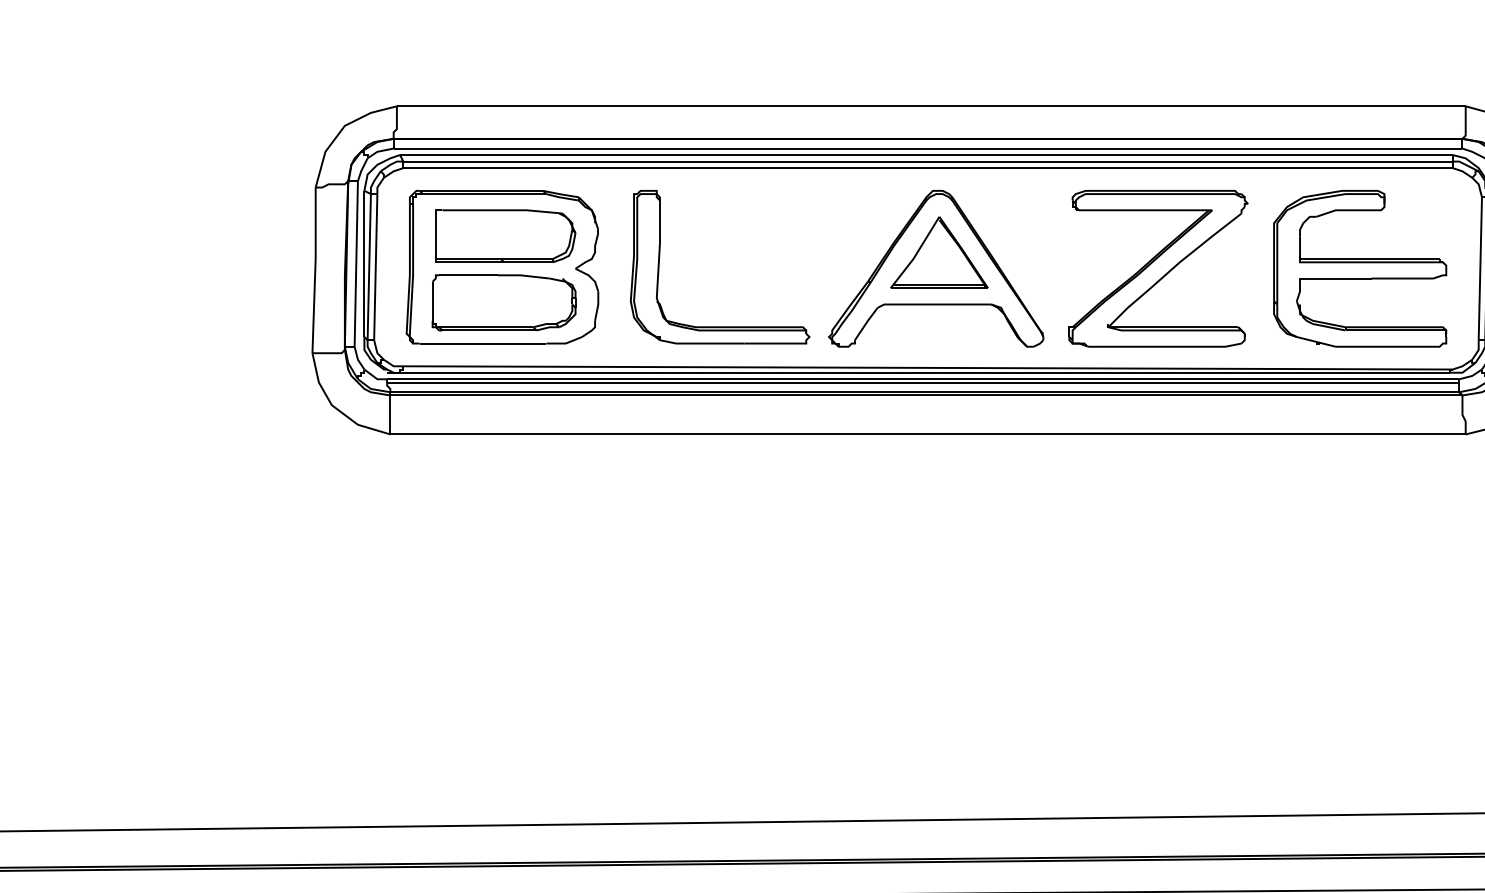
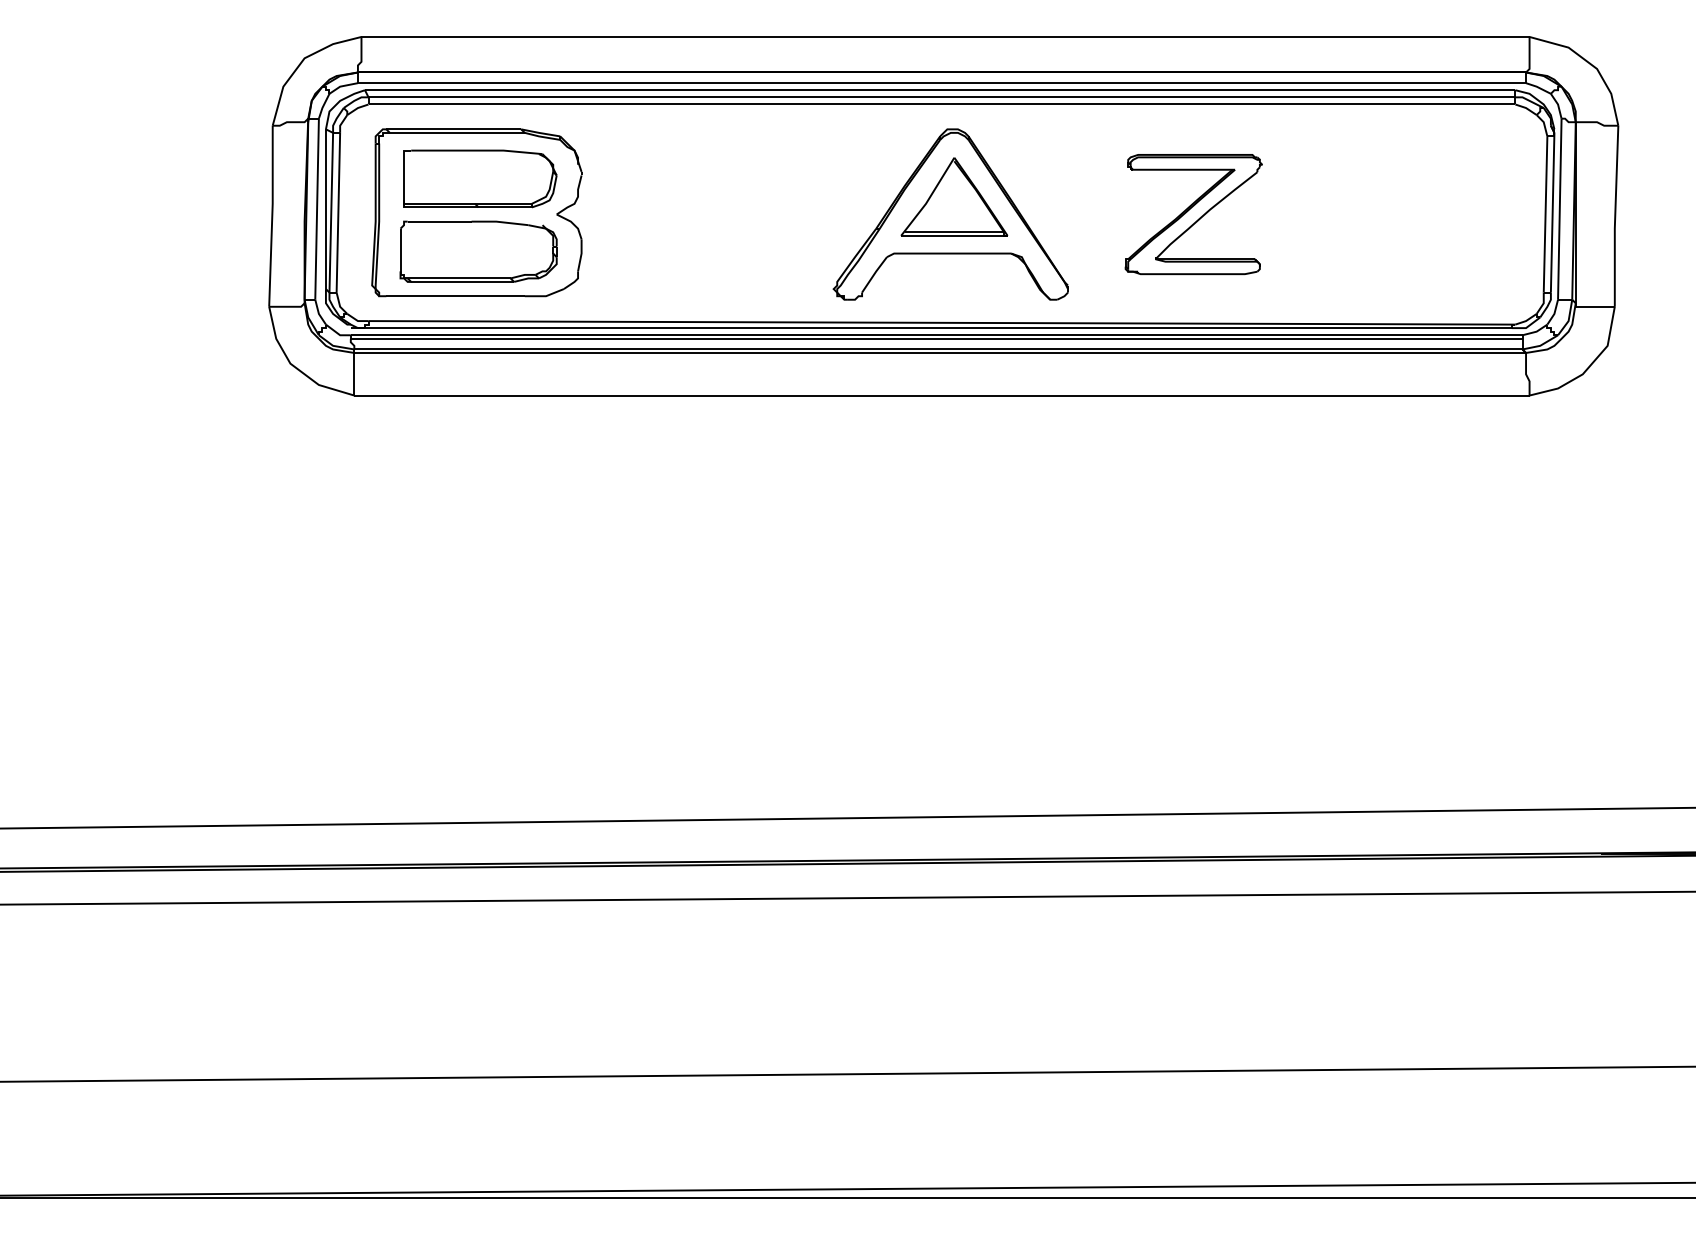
part: (1158, 268) -> (1193, 214), size x0.7
part: (1360, 268) -> (1414, 214), removed
part: (719, 326) -> (714, 277), removed

